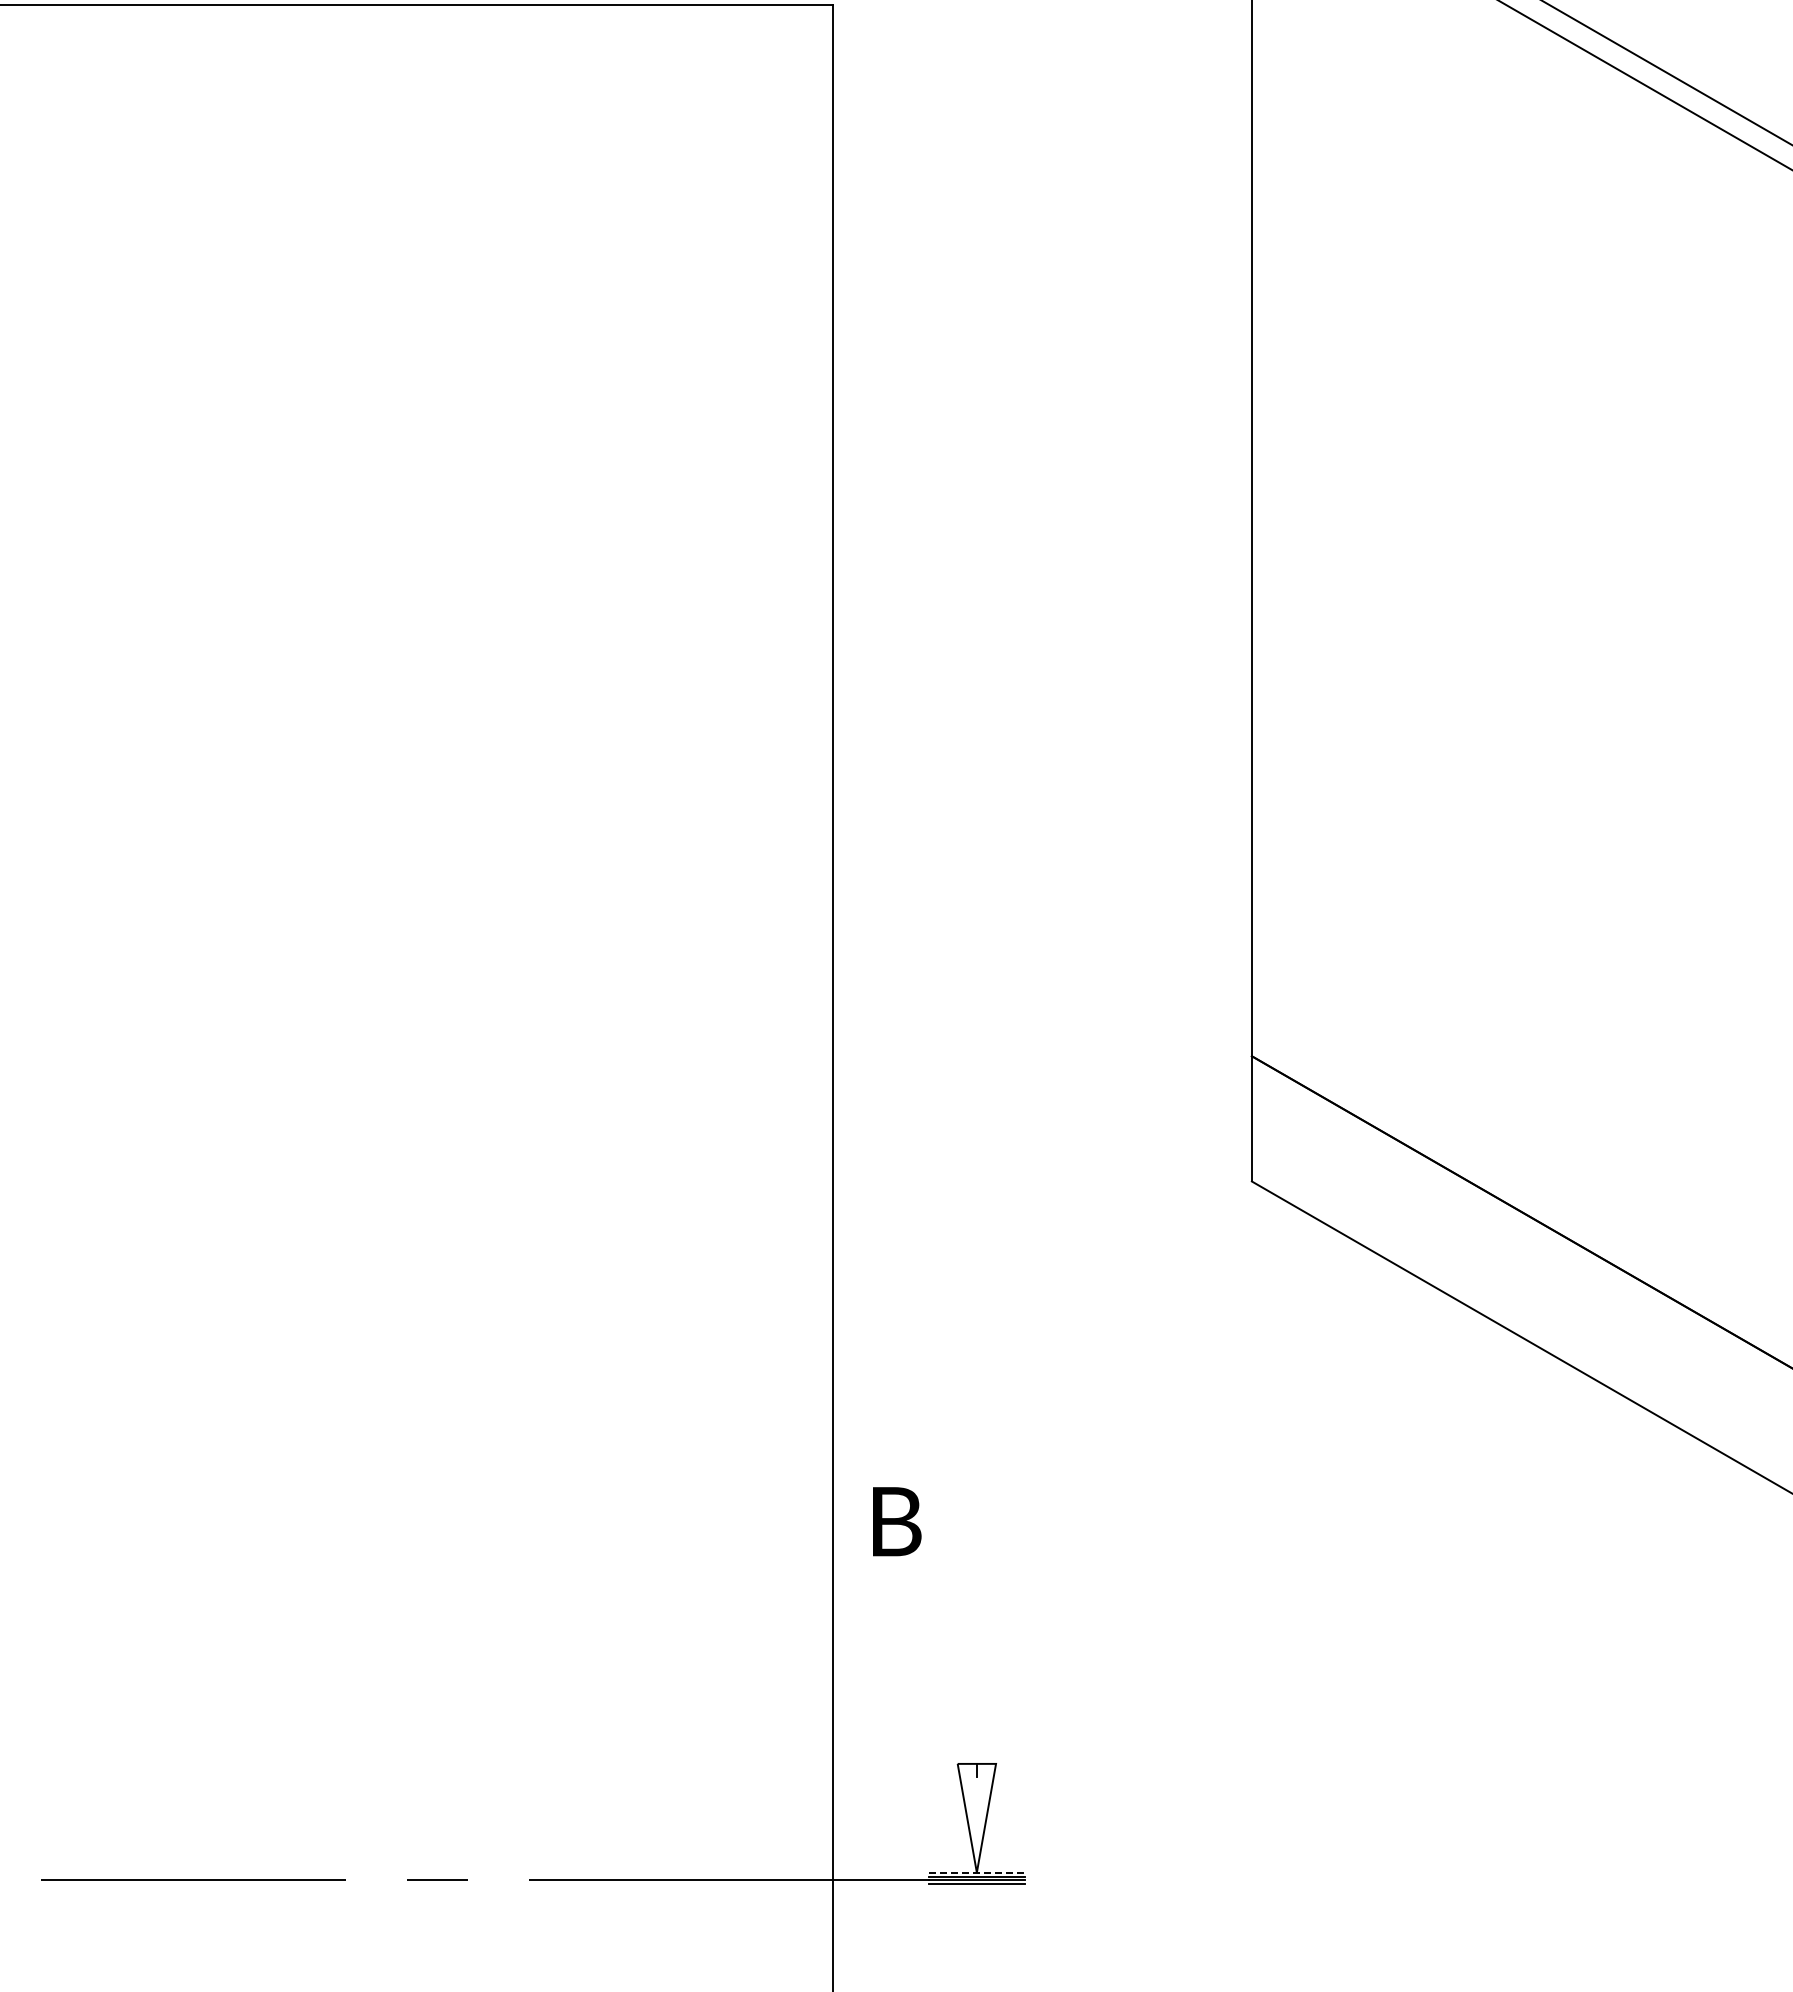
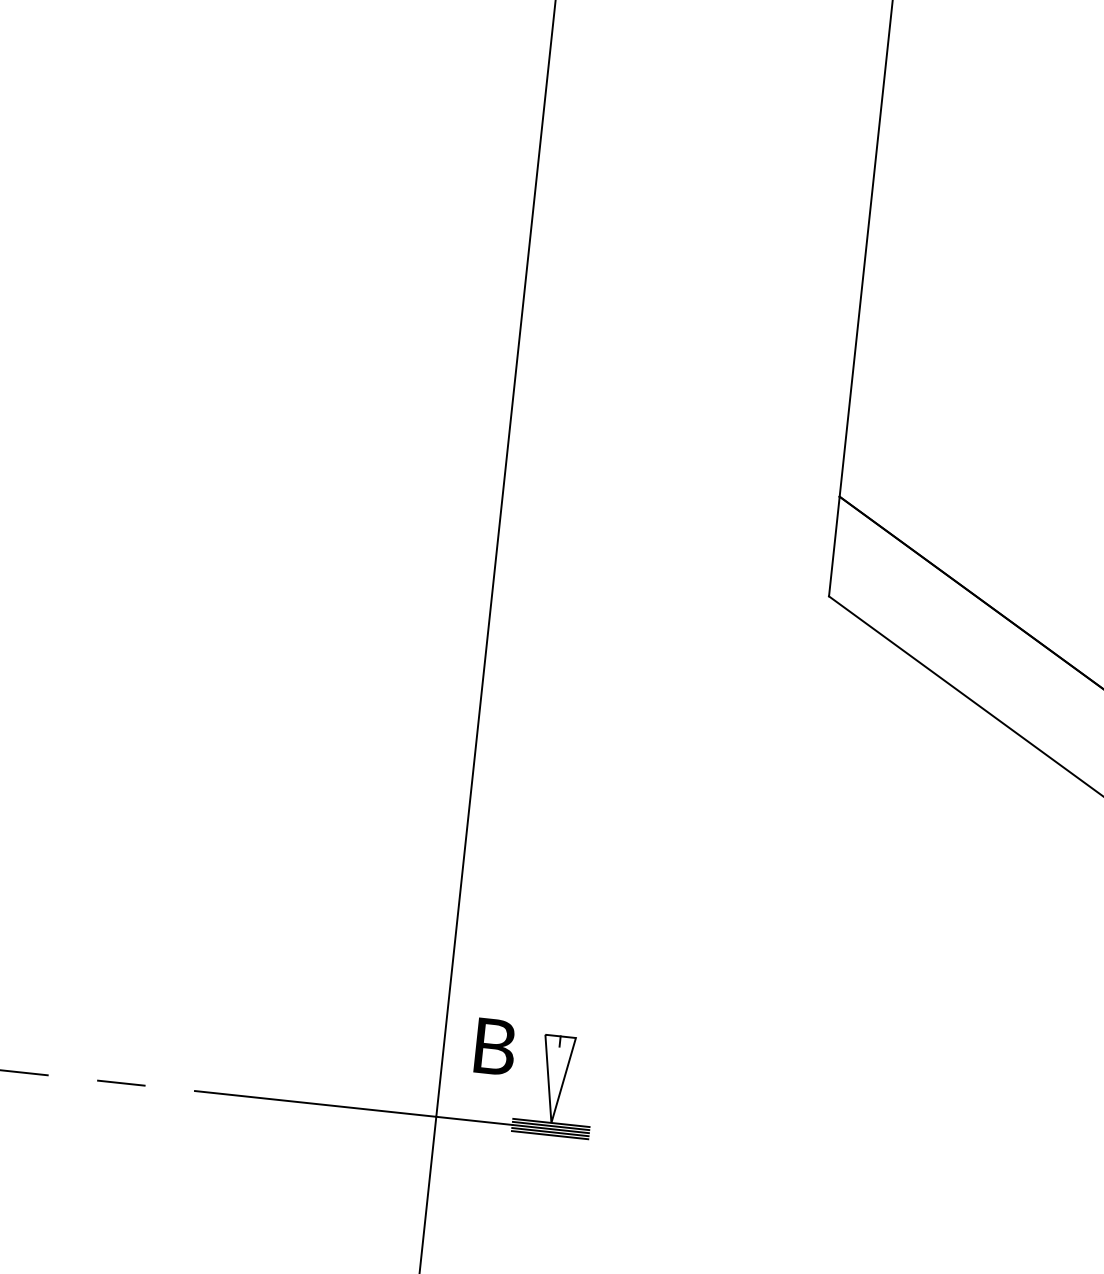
text: (897, 1521) -> (495, 1046), moved
line: (976, 1872) -> (551, 1122), dashed -> solid
line: (976, 1888) -> (549, 1135), added

